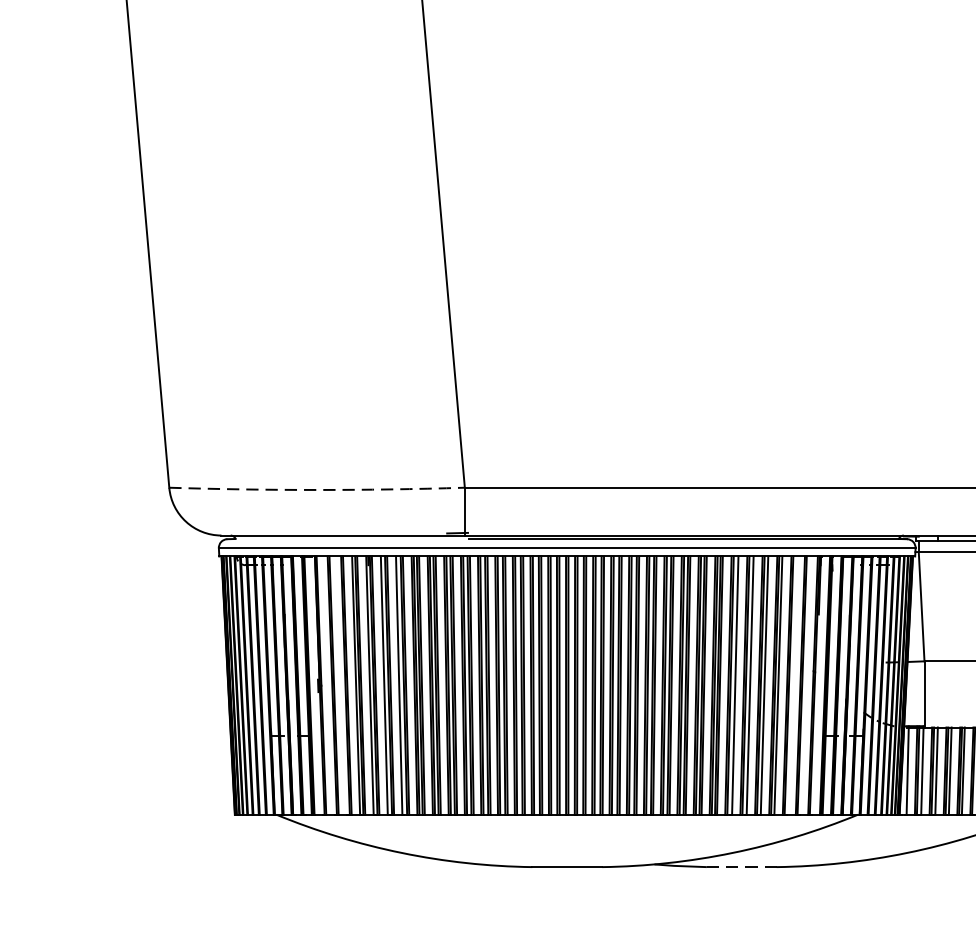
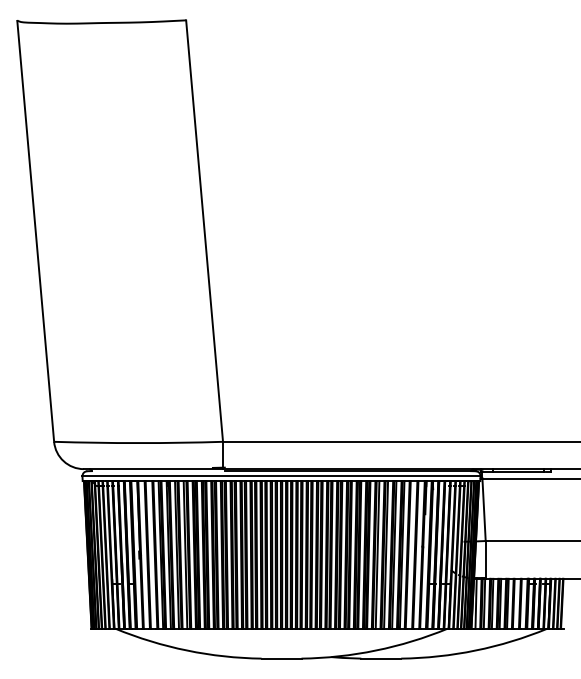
arc: (316, 490) -> (138, 443), dashed -> solid
line: (742, 866) -> (381, 658), dashed -> solid

